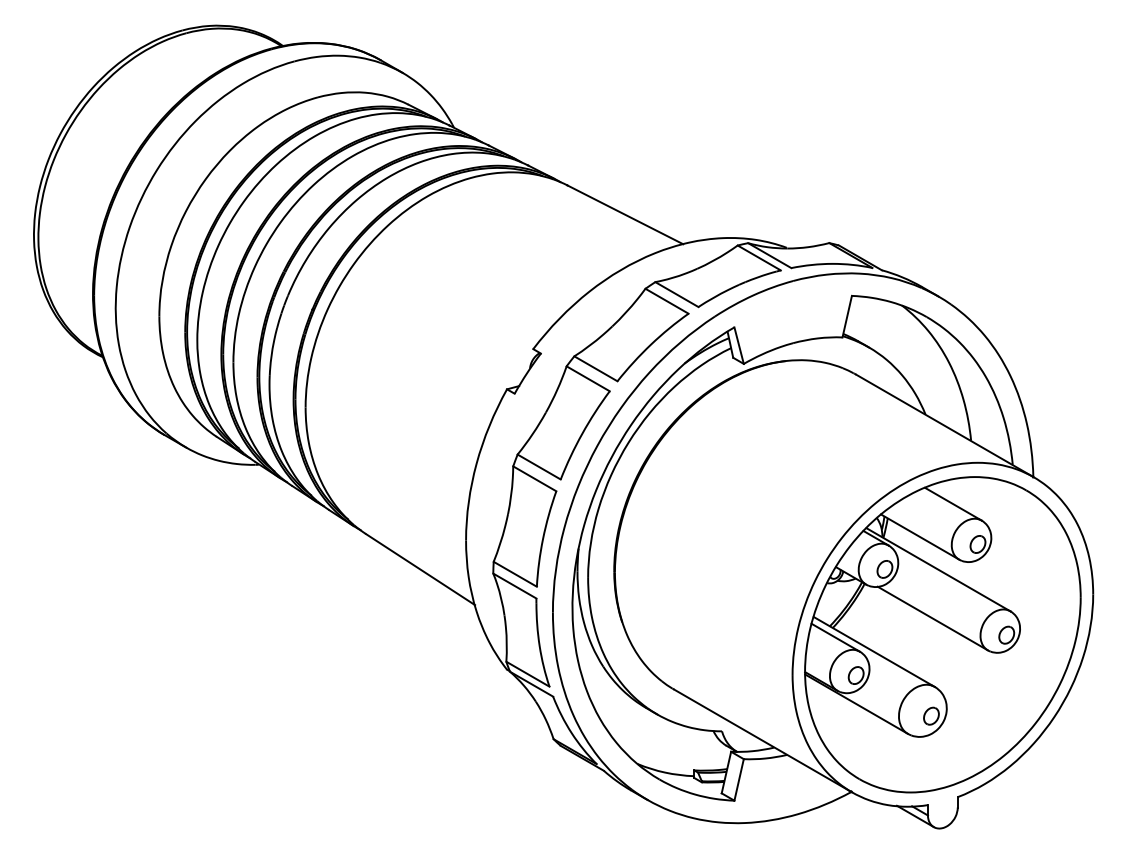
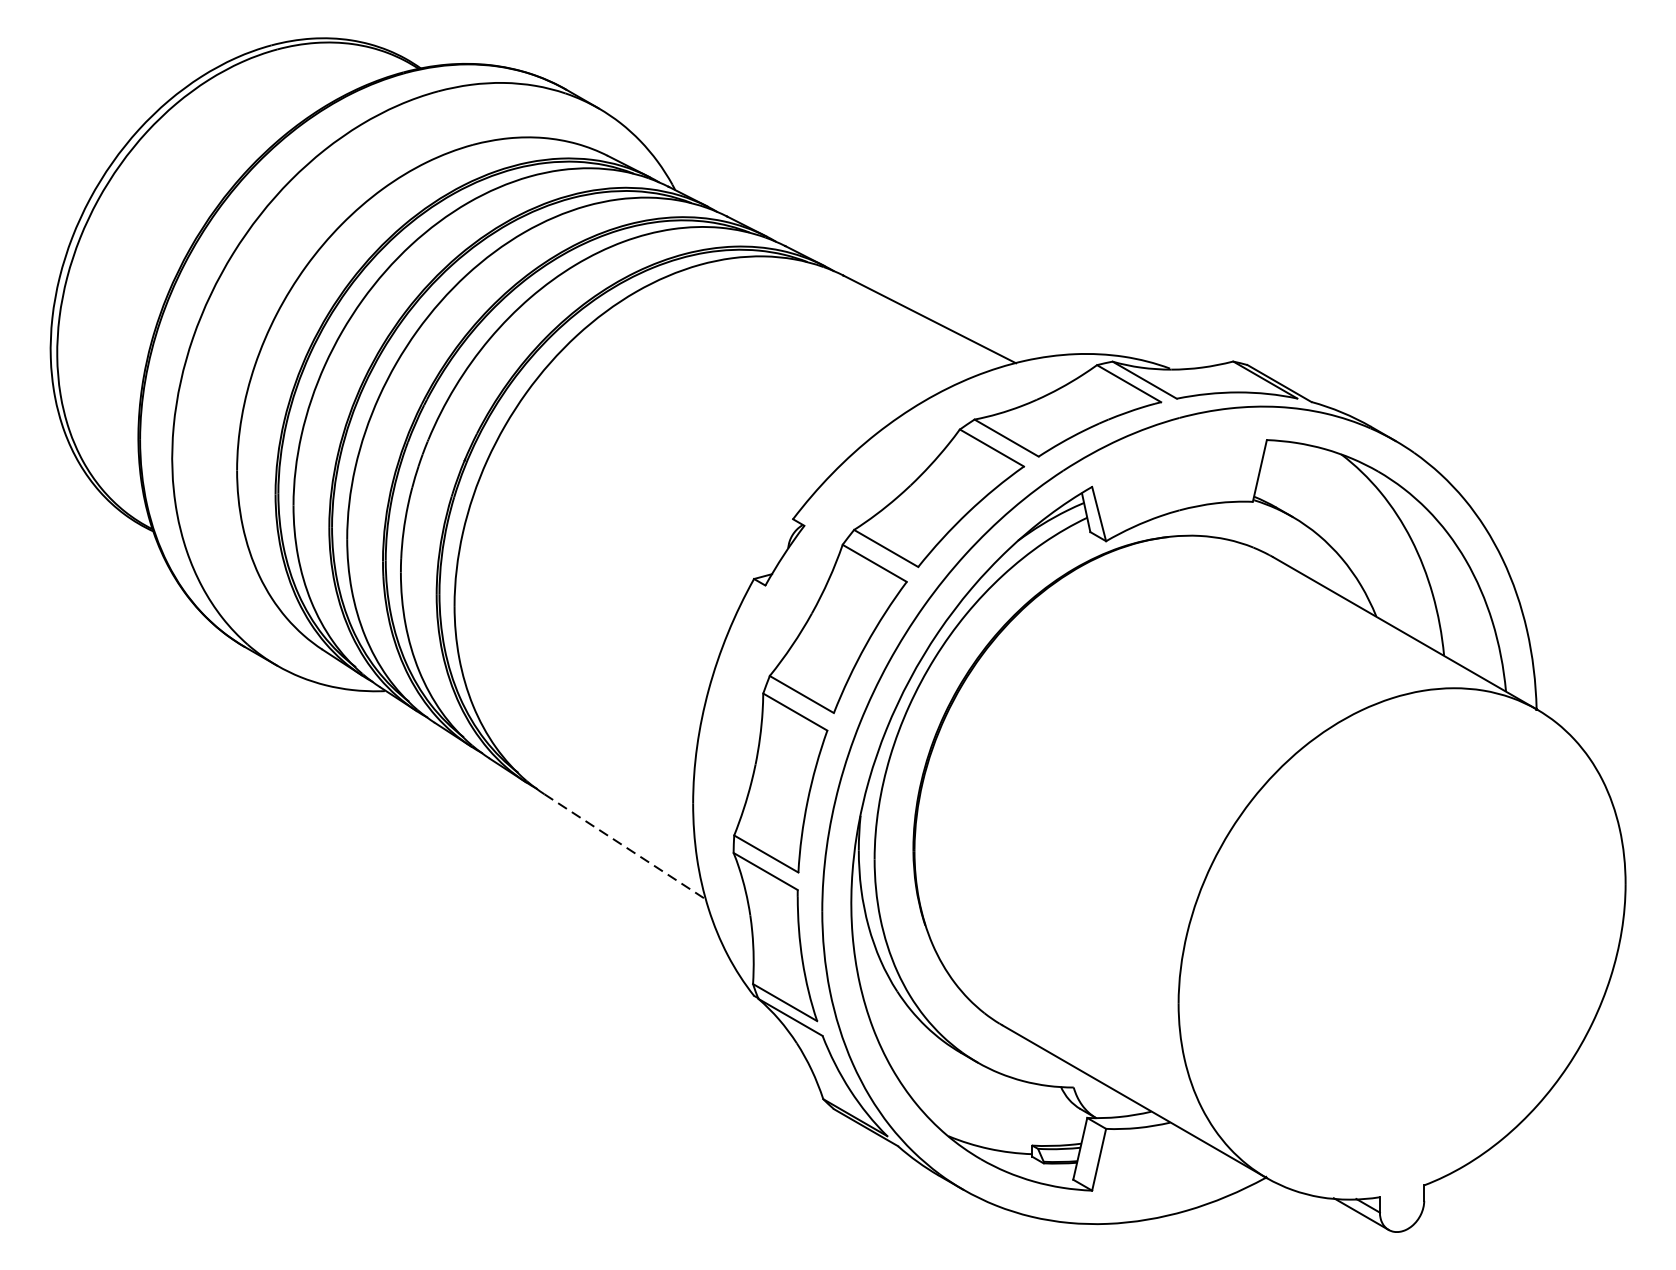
line: (421, 569) -> (626, 846), solid -> dashed
part: (942, 634) -> (1401, 943), removed

